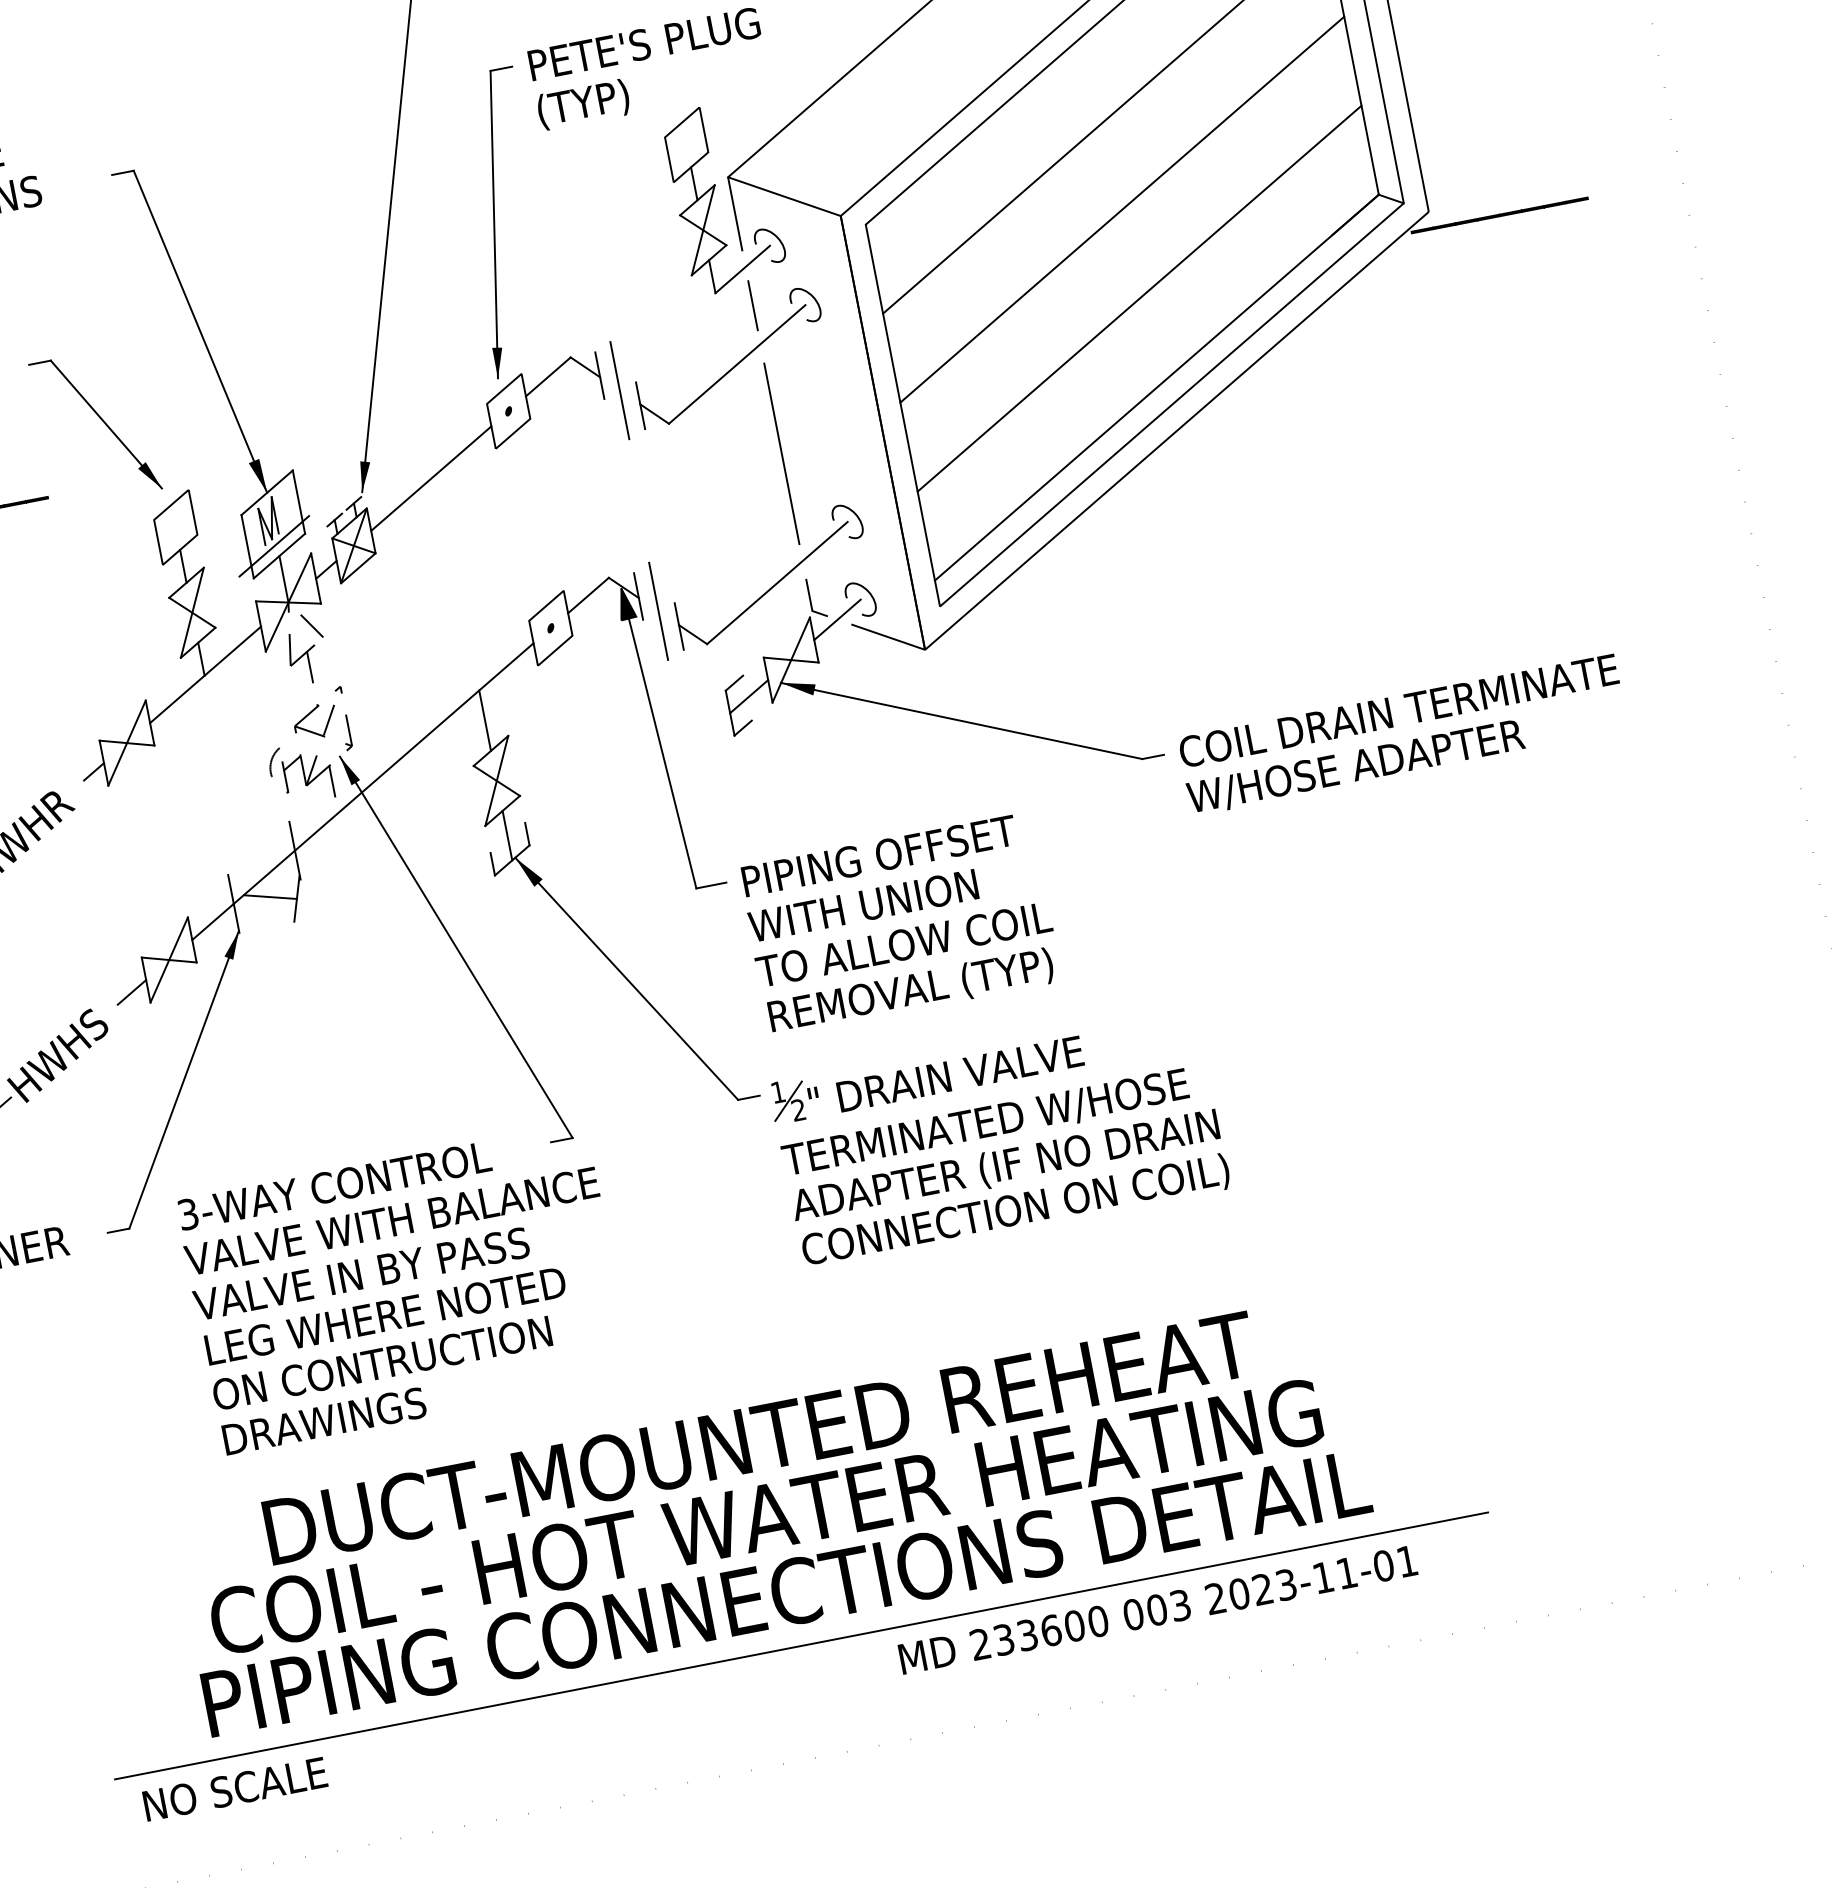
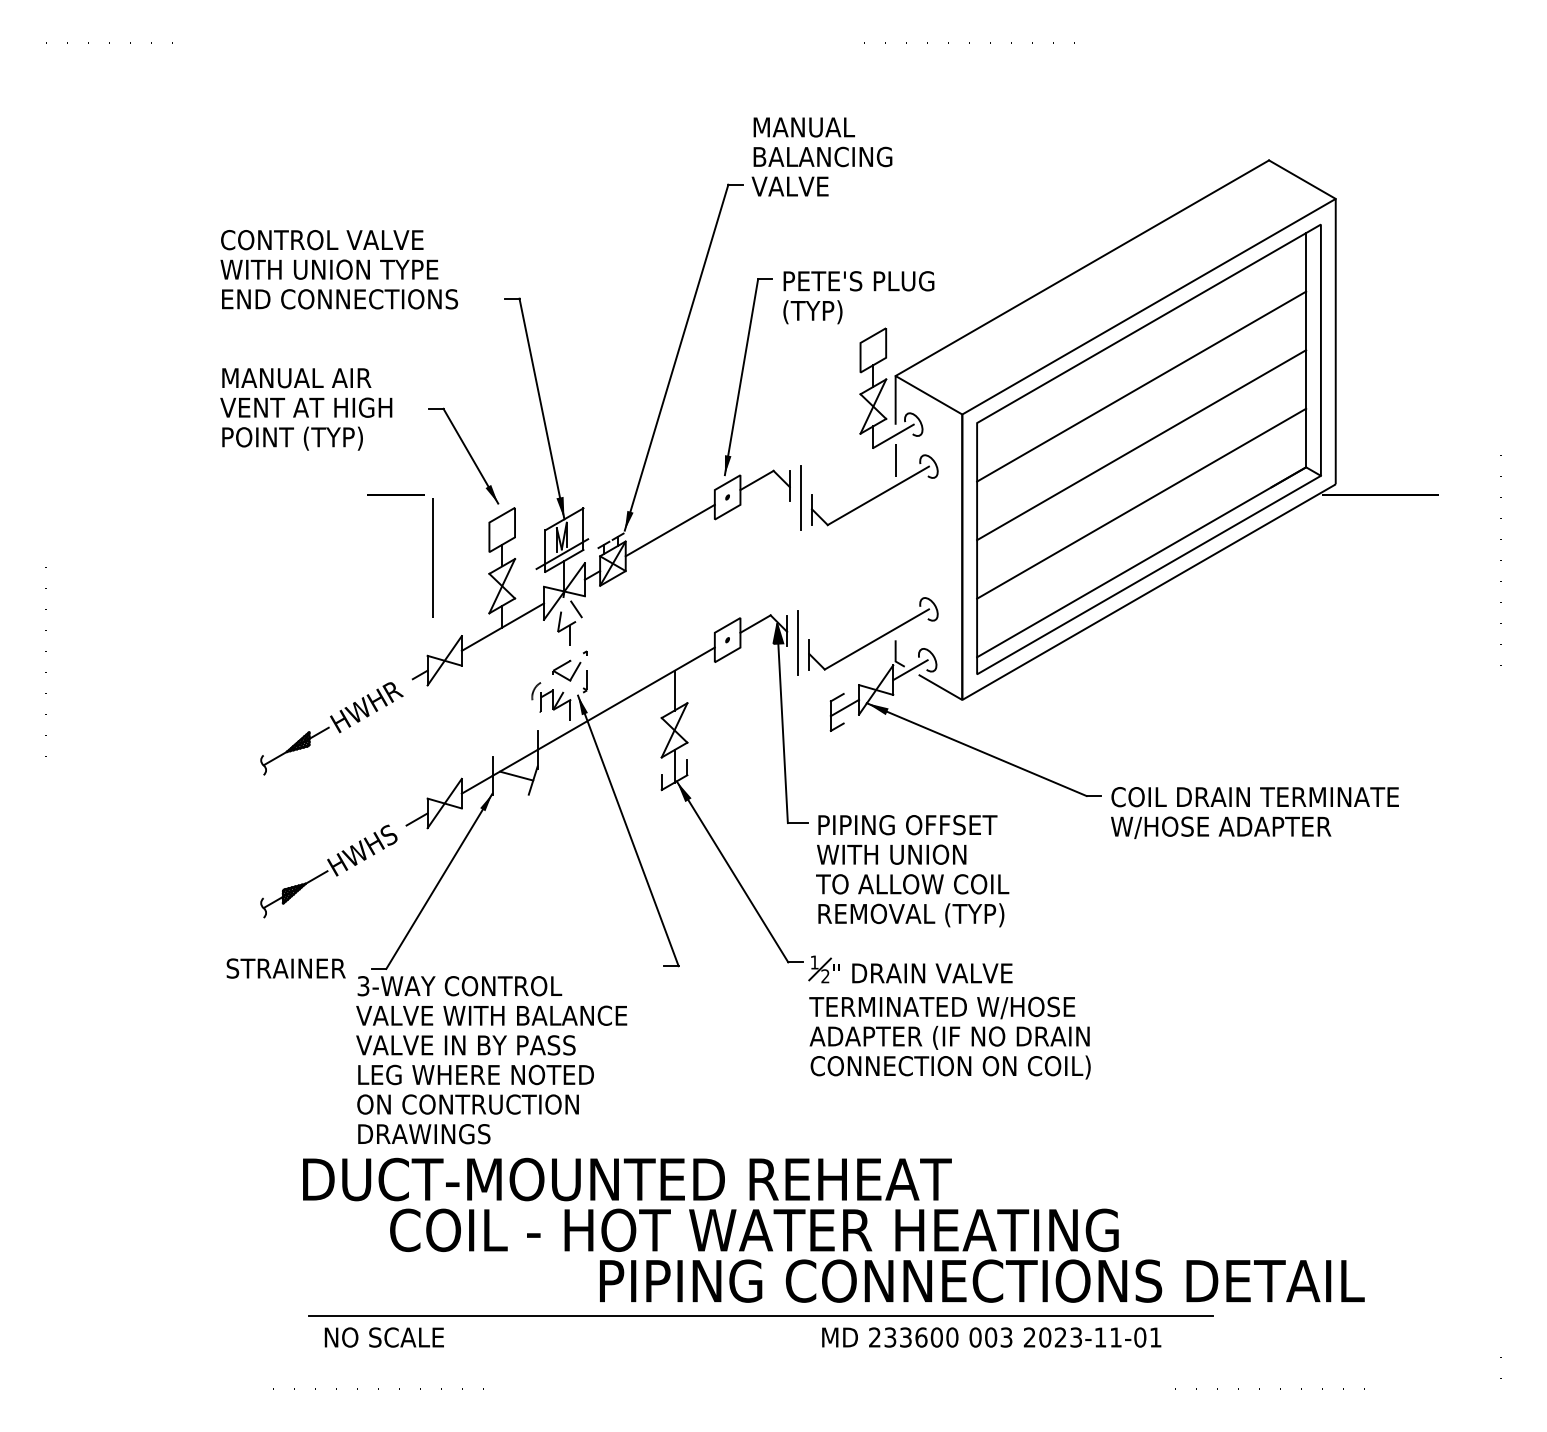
line: (781, 453) -> (432, 557), moved
text: (404, 1289) -> (491, 1060), moved
text: (760, 1438) -> (627, 1179), moved
text: (786, 1592) -> (982, 1280), moved

